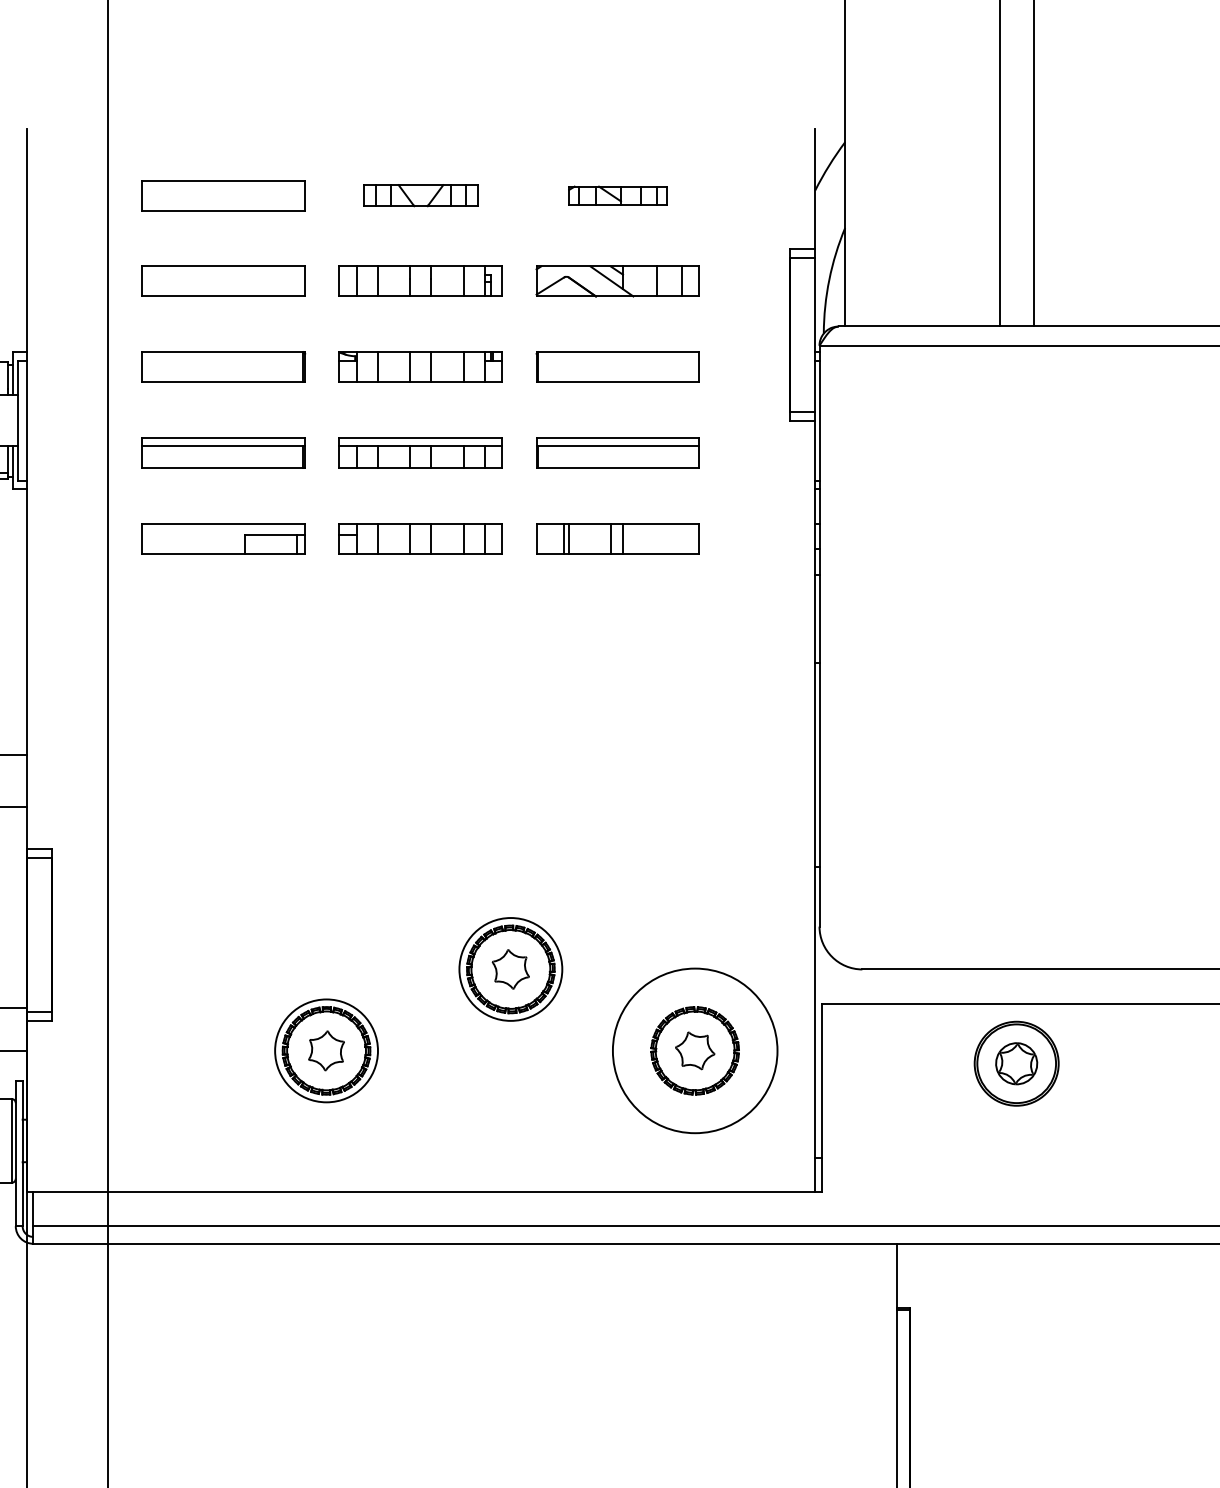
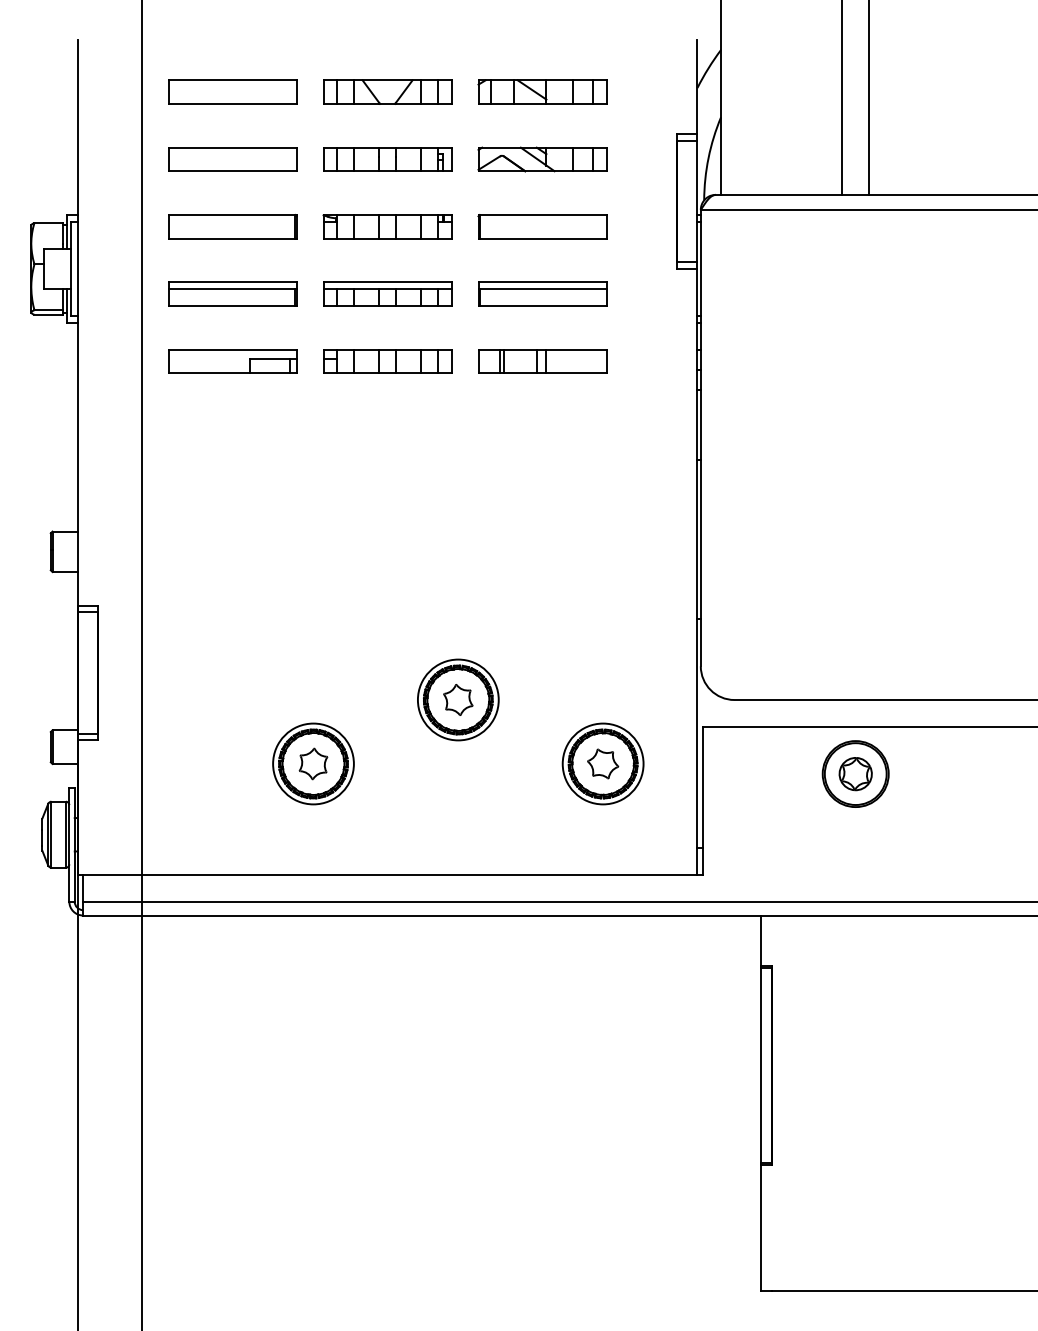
part: (420, 194) -> (387, 91), size x1.43
part: (618, 194) -> (542, 91), size x1.67
circle: (694, 1050) -> (602, 763), size x0.62

